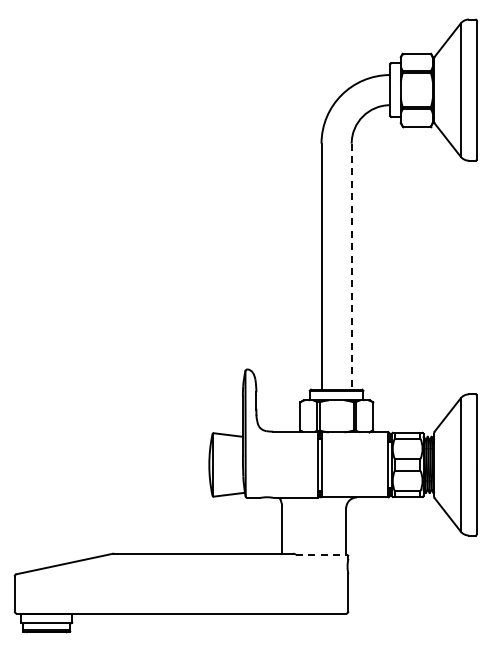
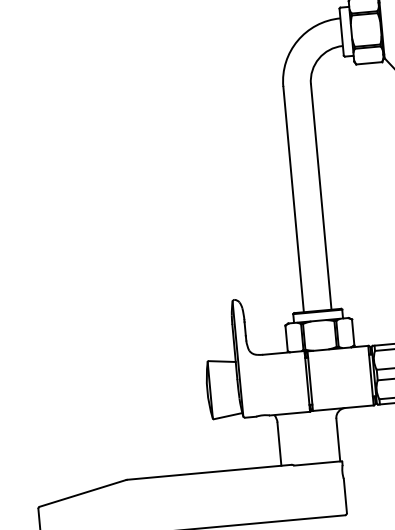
line: (351, 267) -> (321, 197), dashed -> solid
line: (322, 554) -> (318, 463), dashed -> solid

